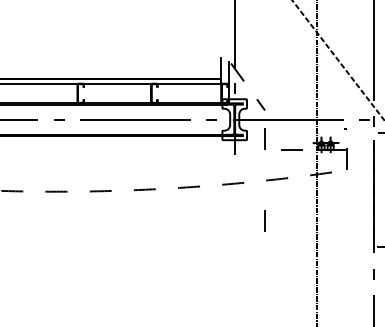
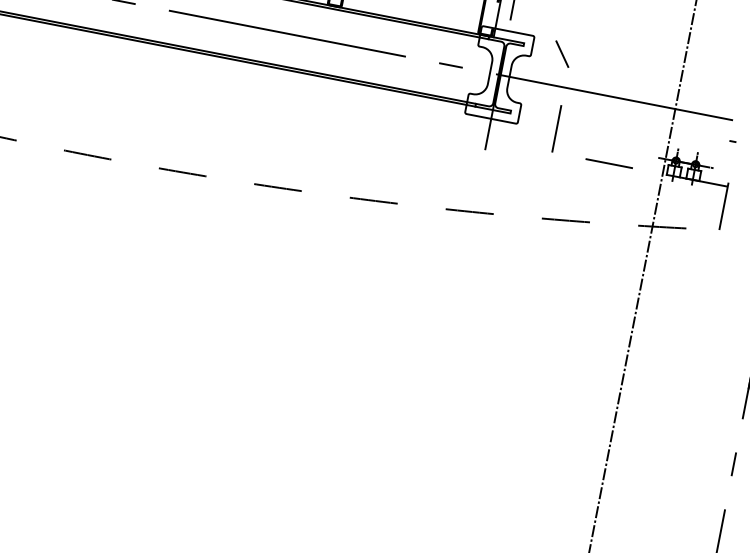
line: (264, 220) -> (521, 303), removed

